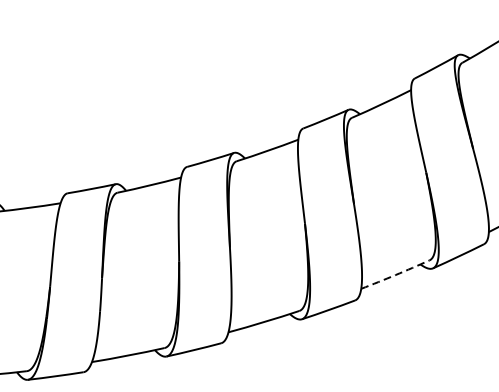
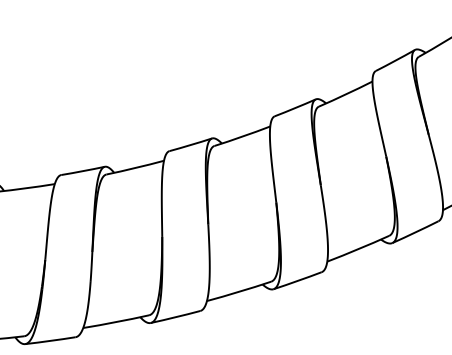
arc: (395, 275) -> (358, 249), dashed -> solid

